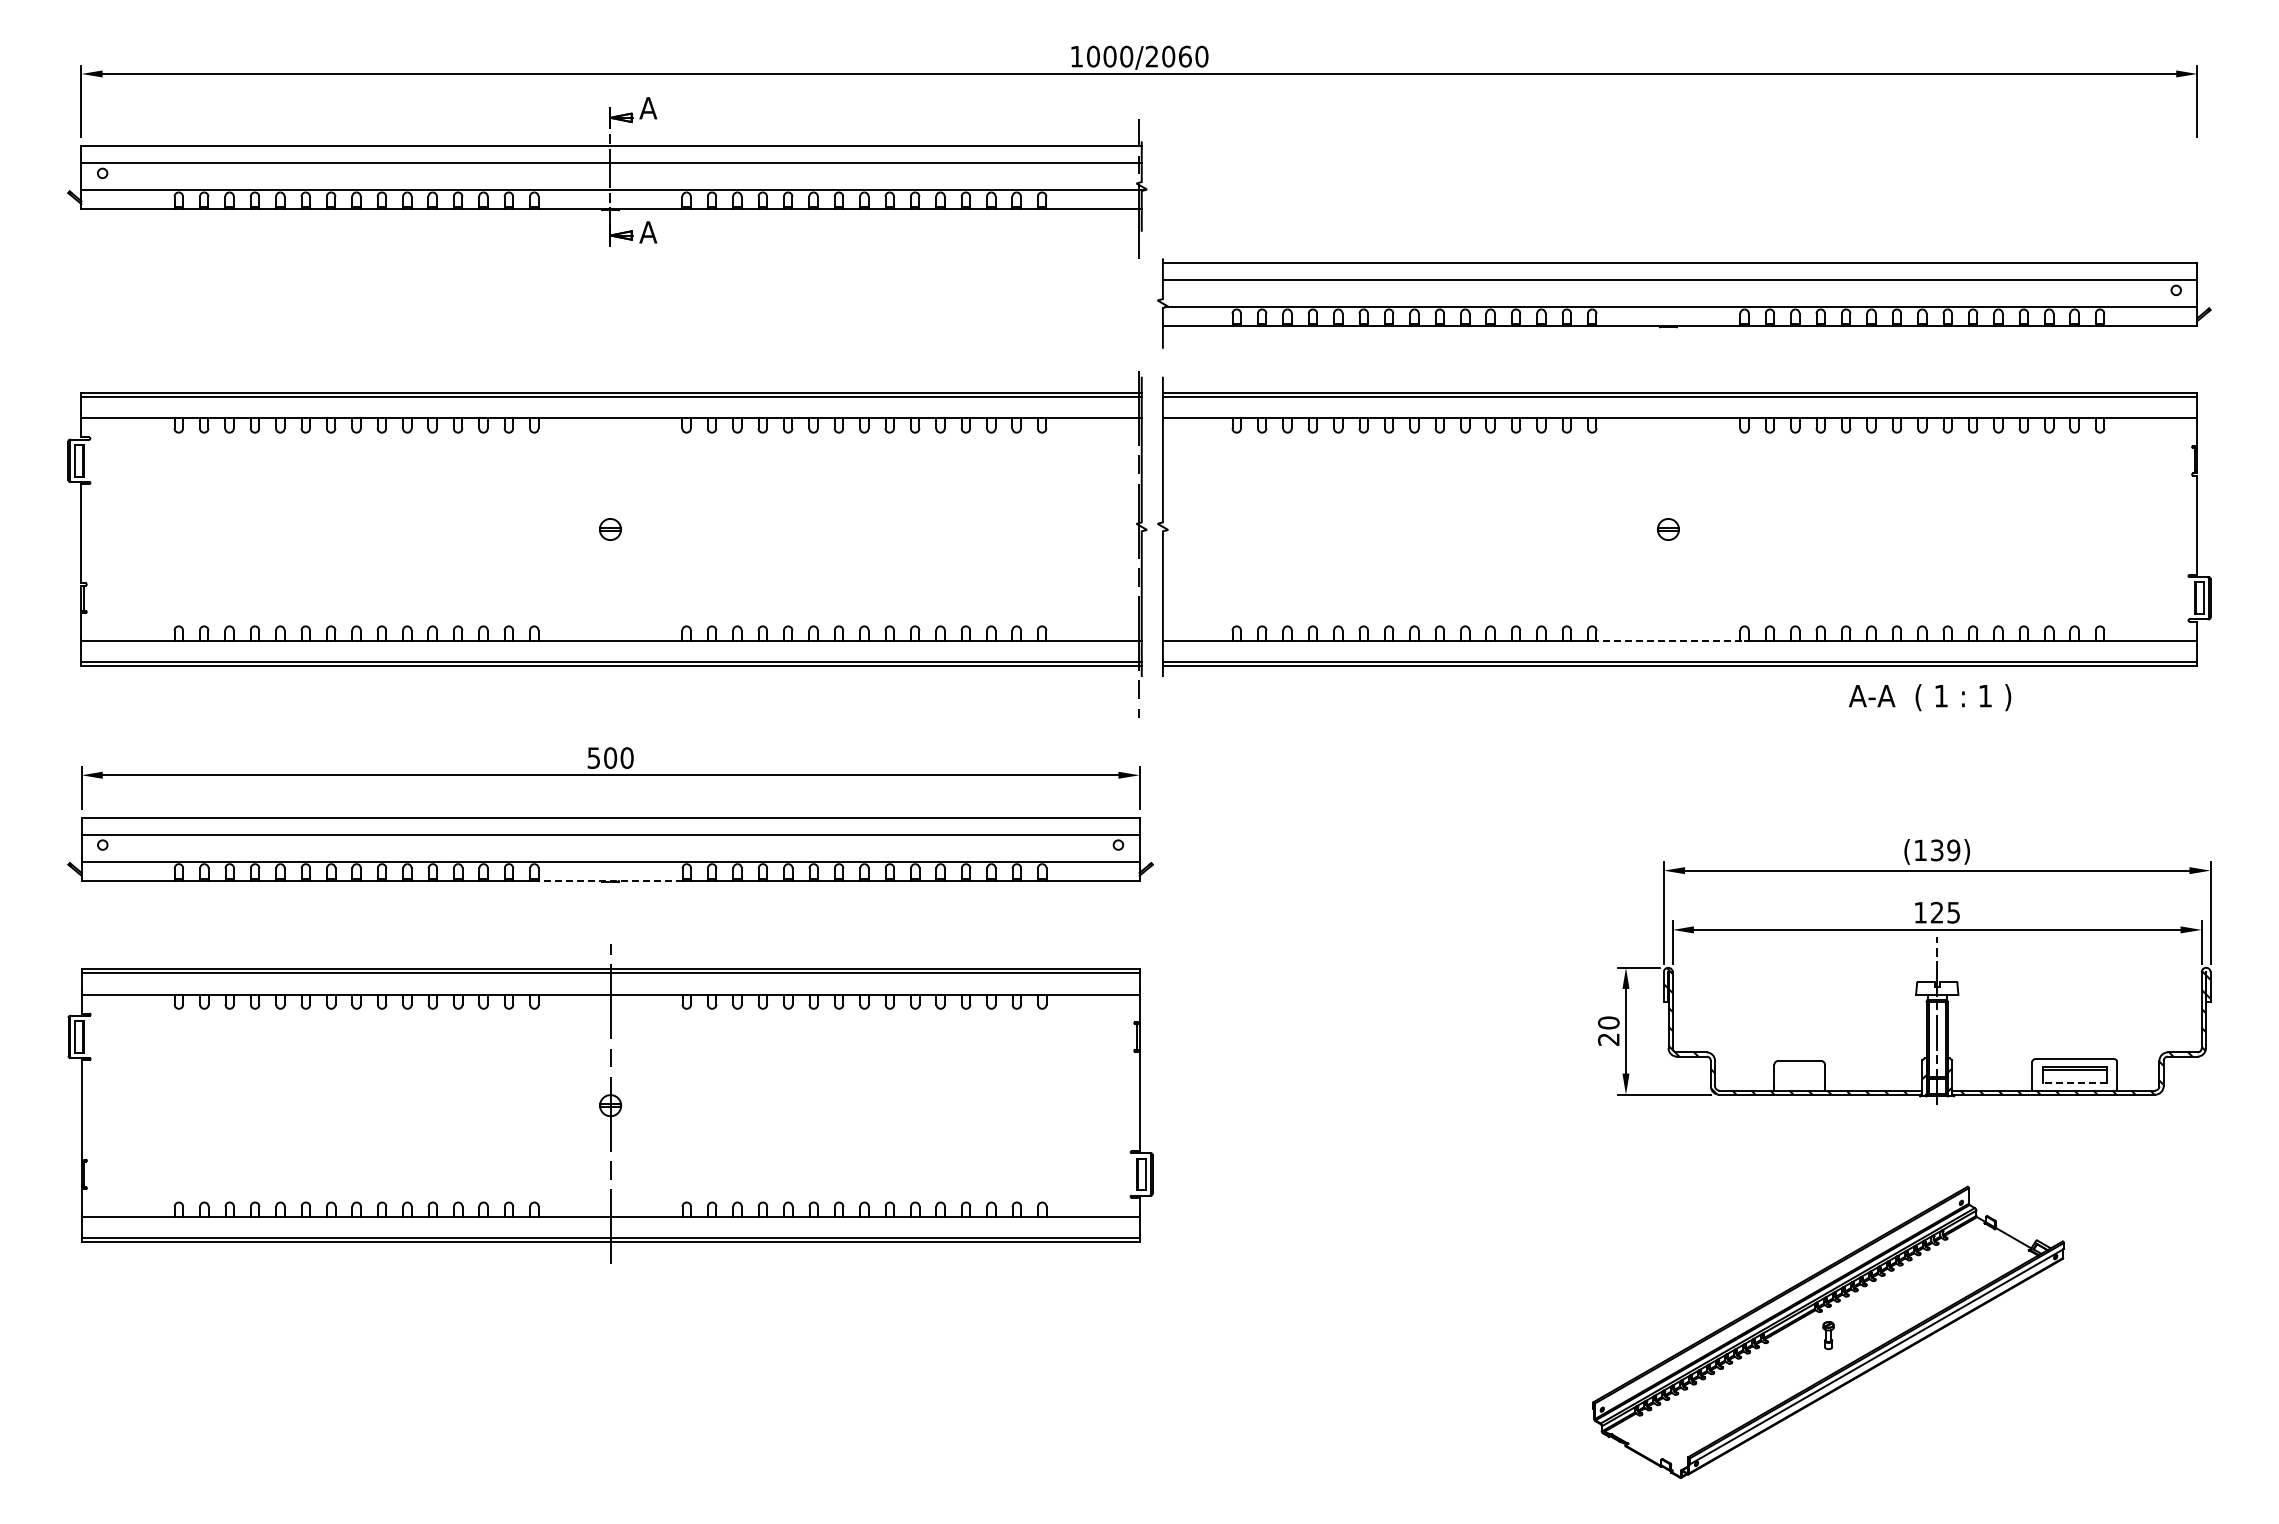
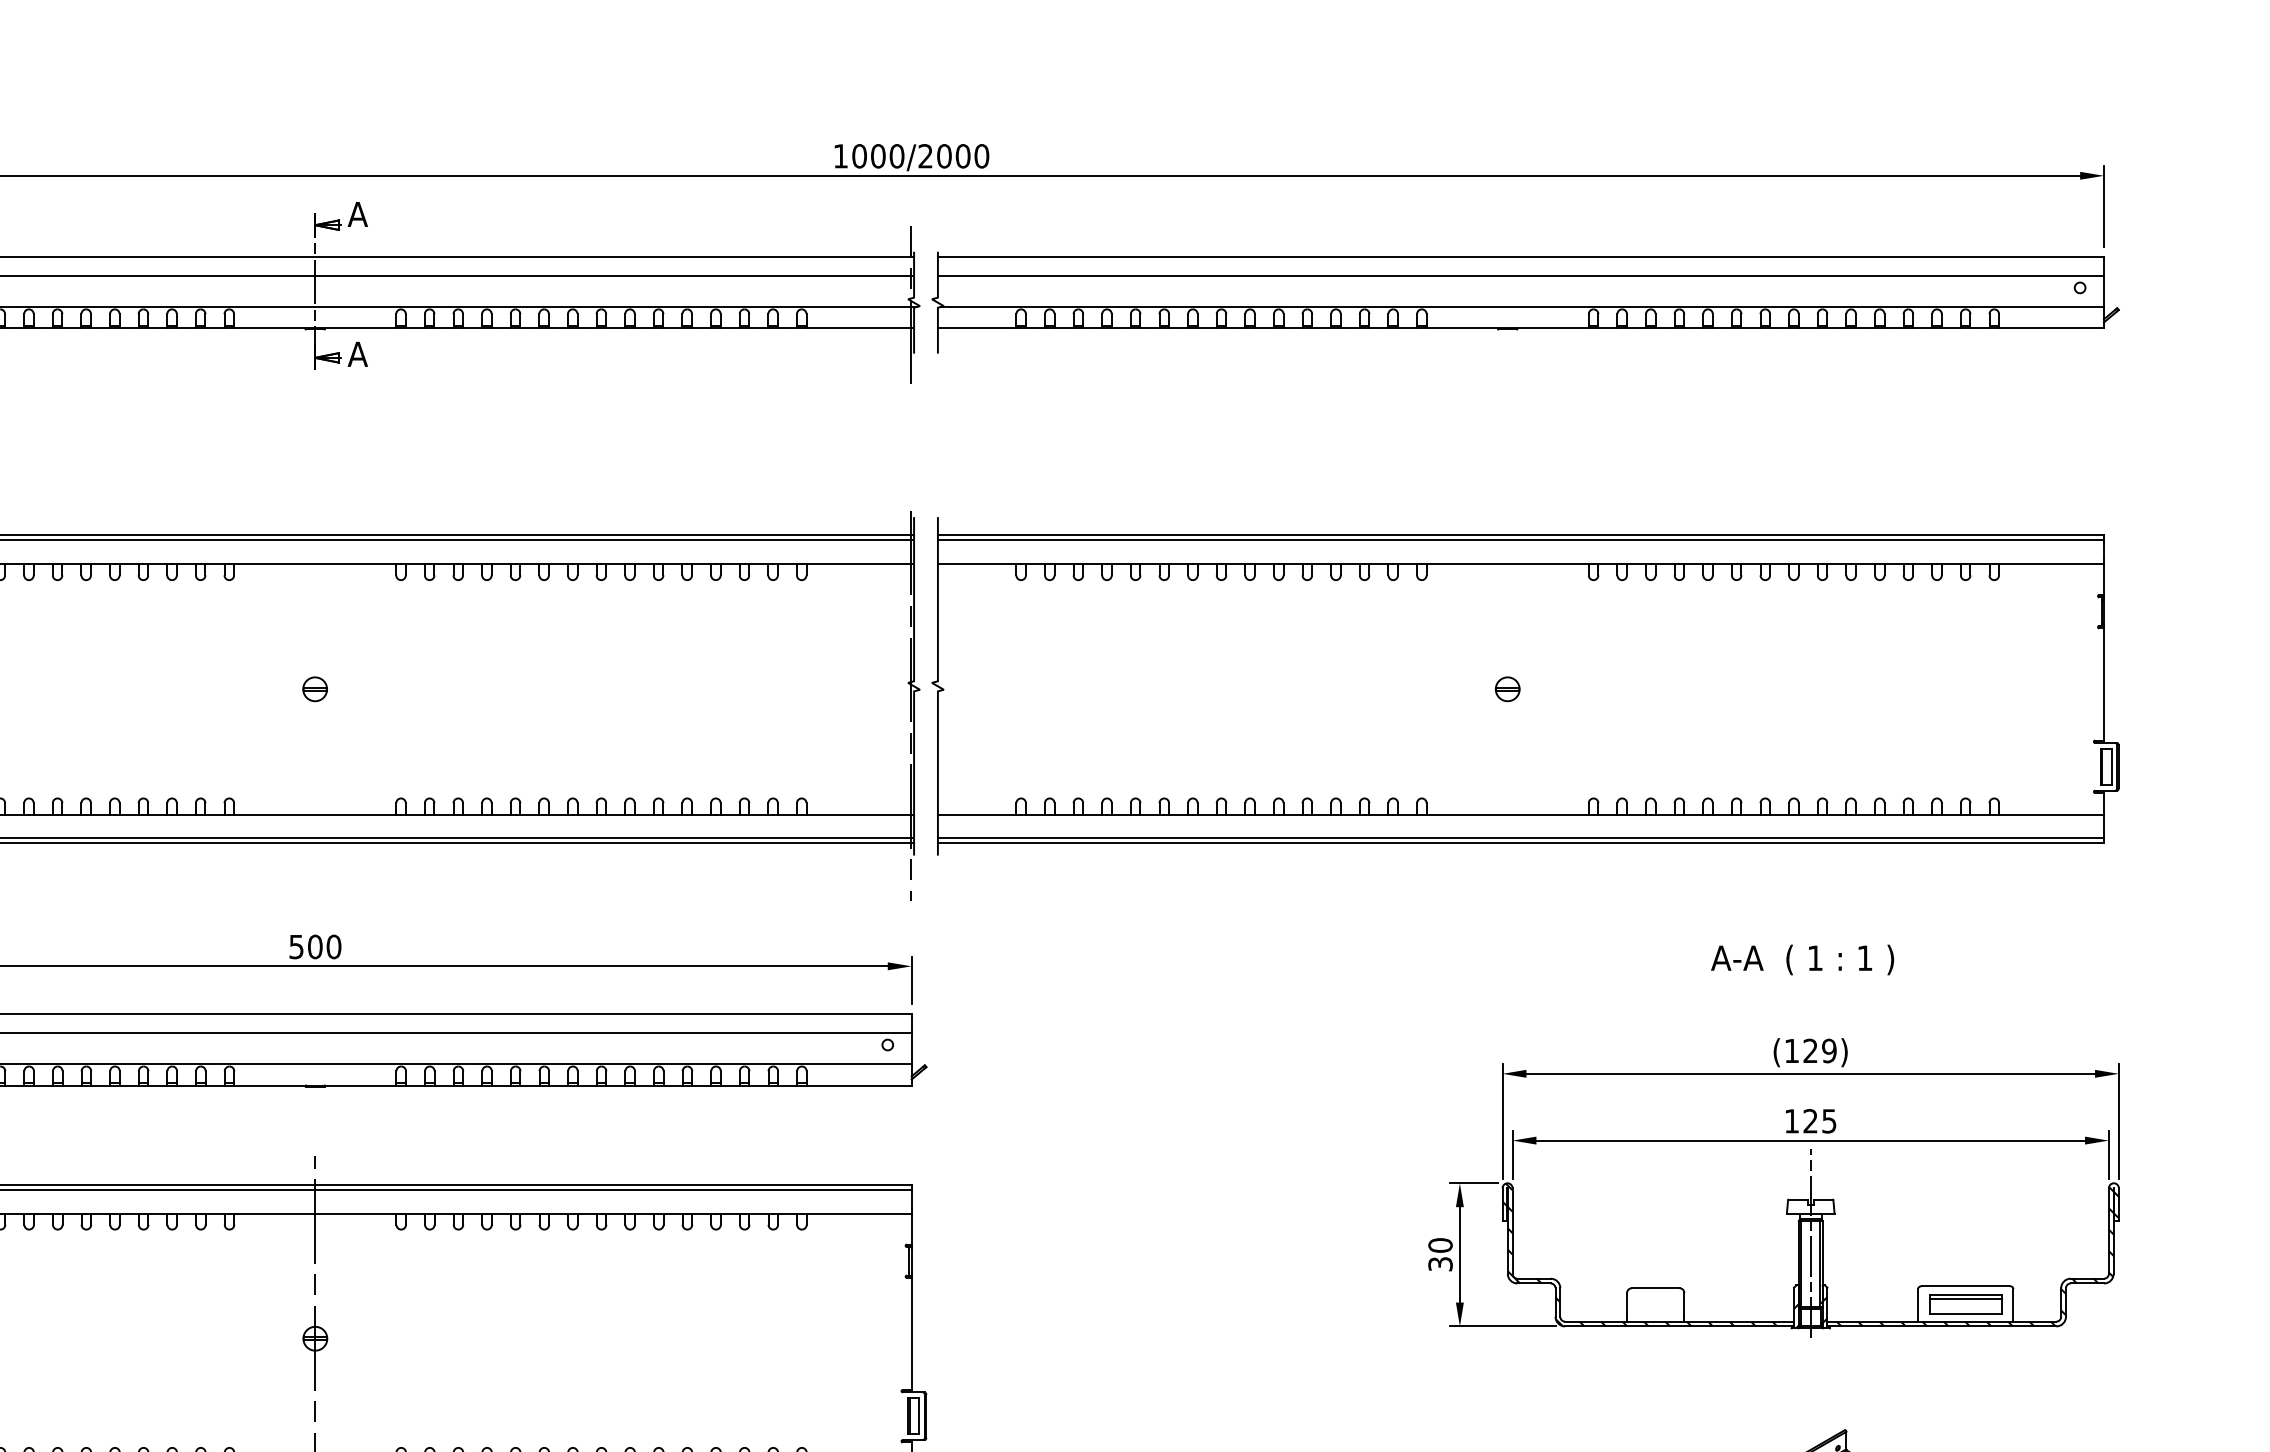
text: (1184, 56) -> (962, 156), 1000/2060 -> 1000/2000
part: (1684, 303) -> (1525, 302), moved
line: (1668, 640) -> (1507, 814), dashed -> solid
text: (1930, 697) -> (1803, 959), moved
text: (1936, 850) -> (1809, 1051), (139) -> (129)
line: (610, 881) -> (315, 1086), dashed -> solid
text: (1608, 1039) -> (1440, 1264), 20 -> 30
line: (2074, 1083) -> (1965, 1313), dashed -> solid

